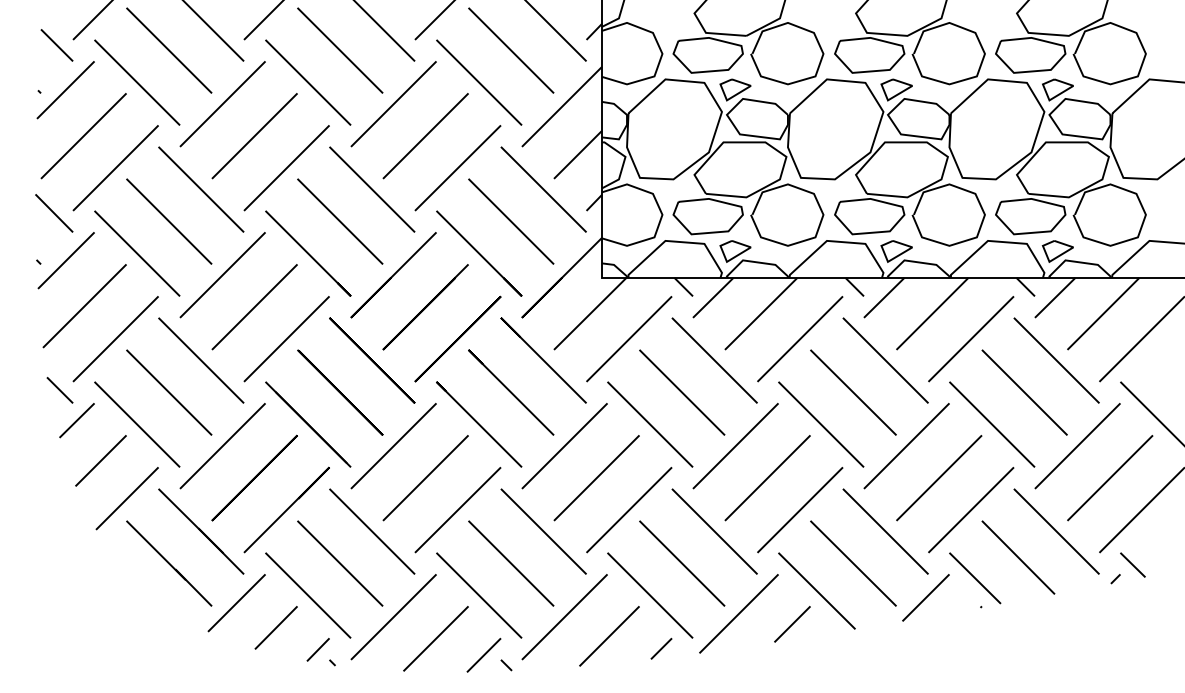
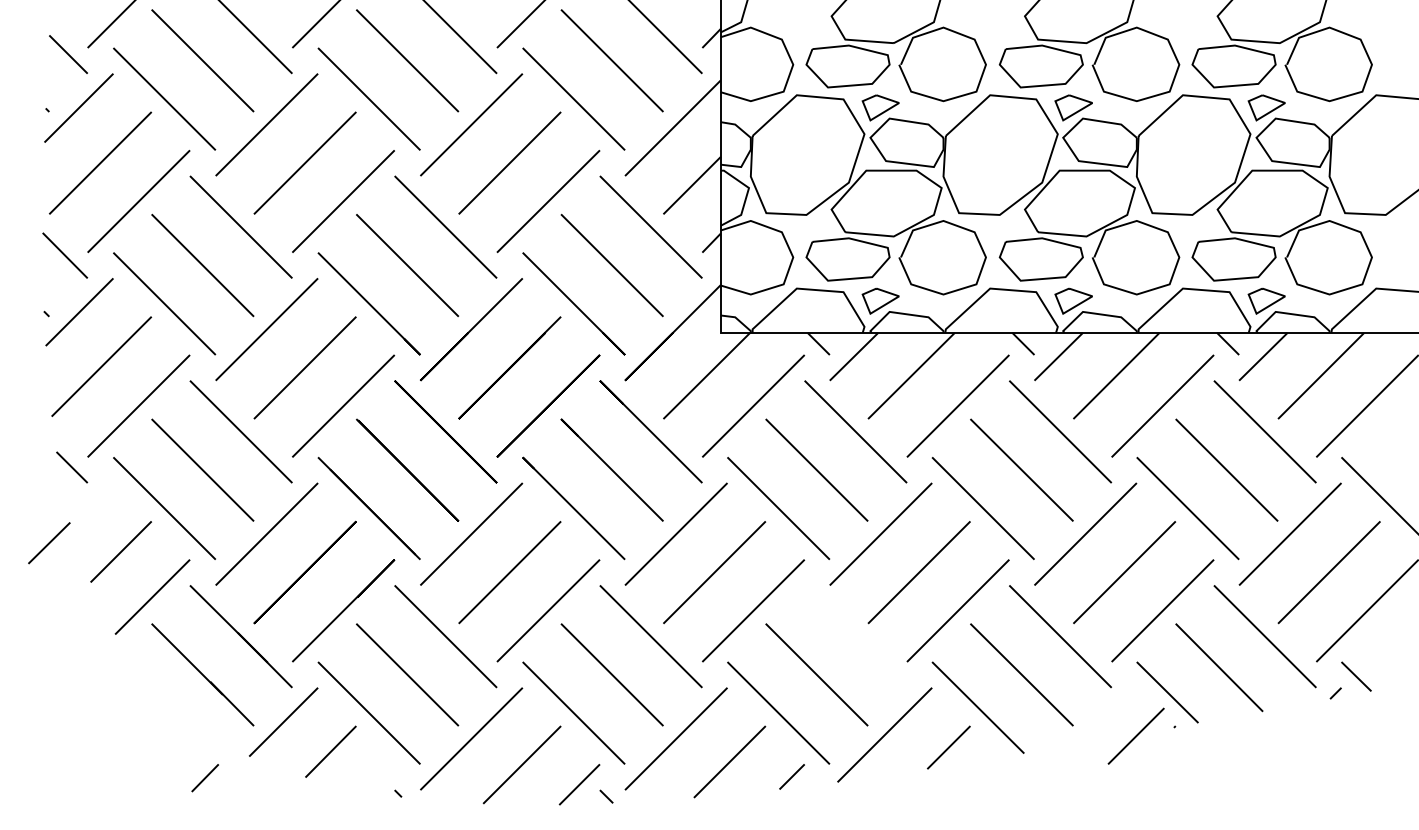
line: (76, 420) -> (48, 543), moved
line: (714, 531) -> (855, 636), removed
line: (925, 597) -> (1135, 735), moved
line: (317, 649) -> (204, 777), moved

